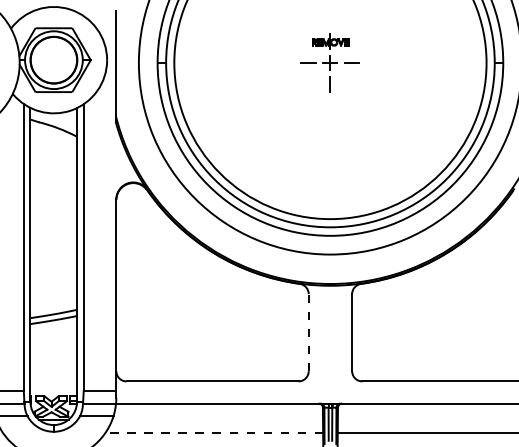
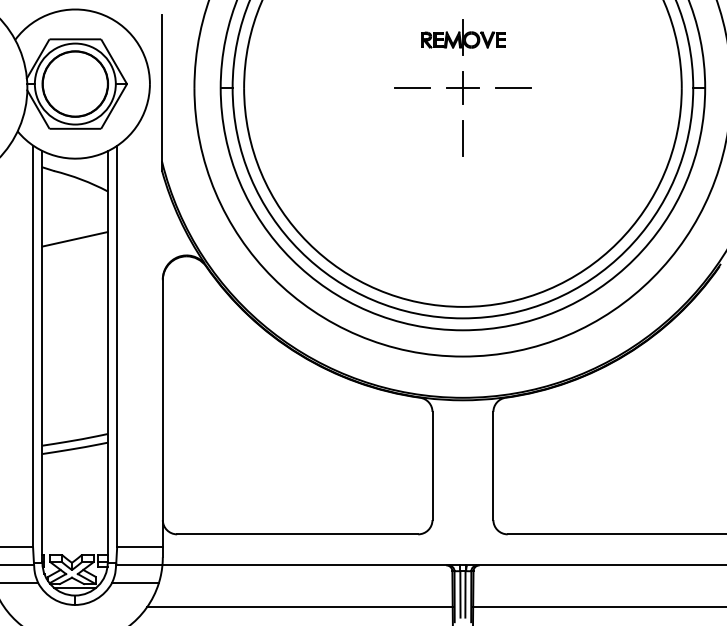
part: (330, 62) -> (462, 87), size x1.67
line: (53, 171) -> (74, 239), added
line: (308, 332) -> (432, 465), dashed -> solid
line: (214, 432) -> (300, 606), dashed -> solid

